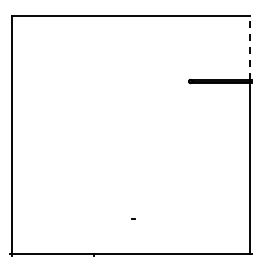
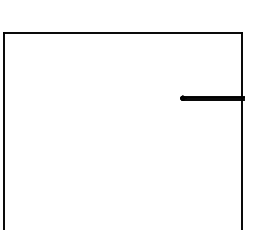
line: (249, 48) -> (241, 65), dashed -> solid

